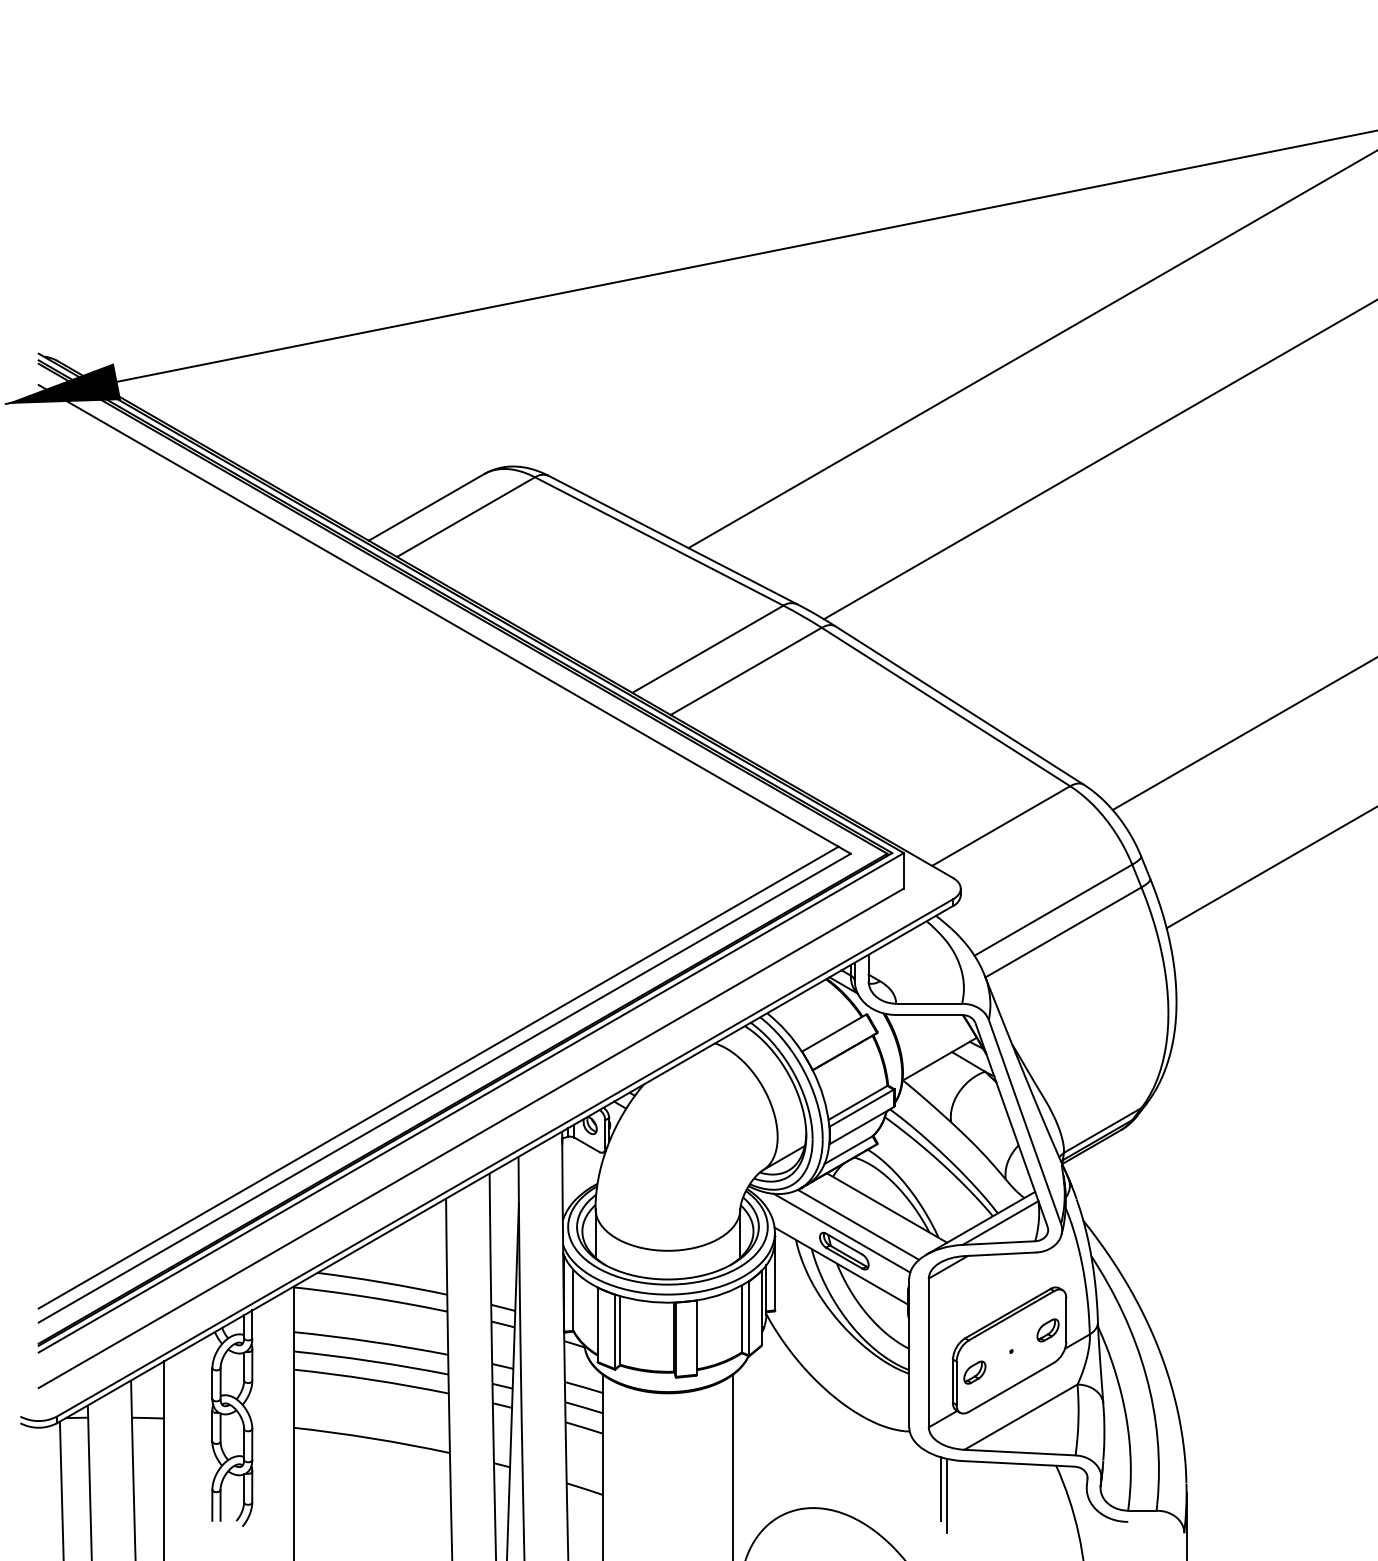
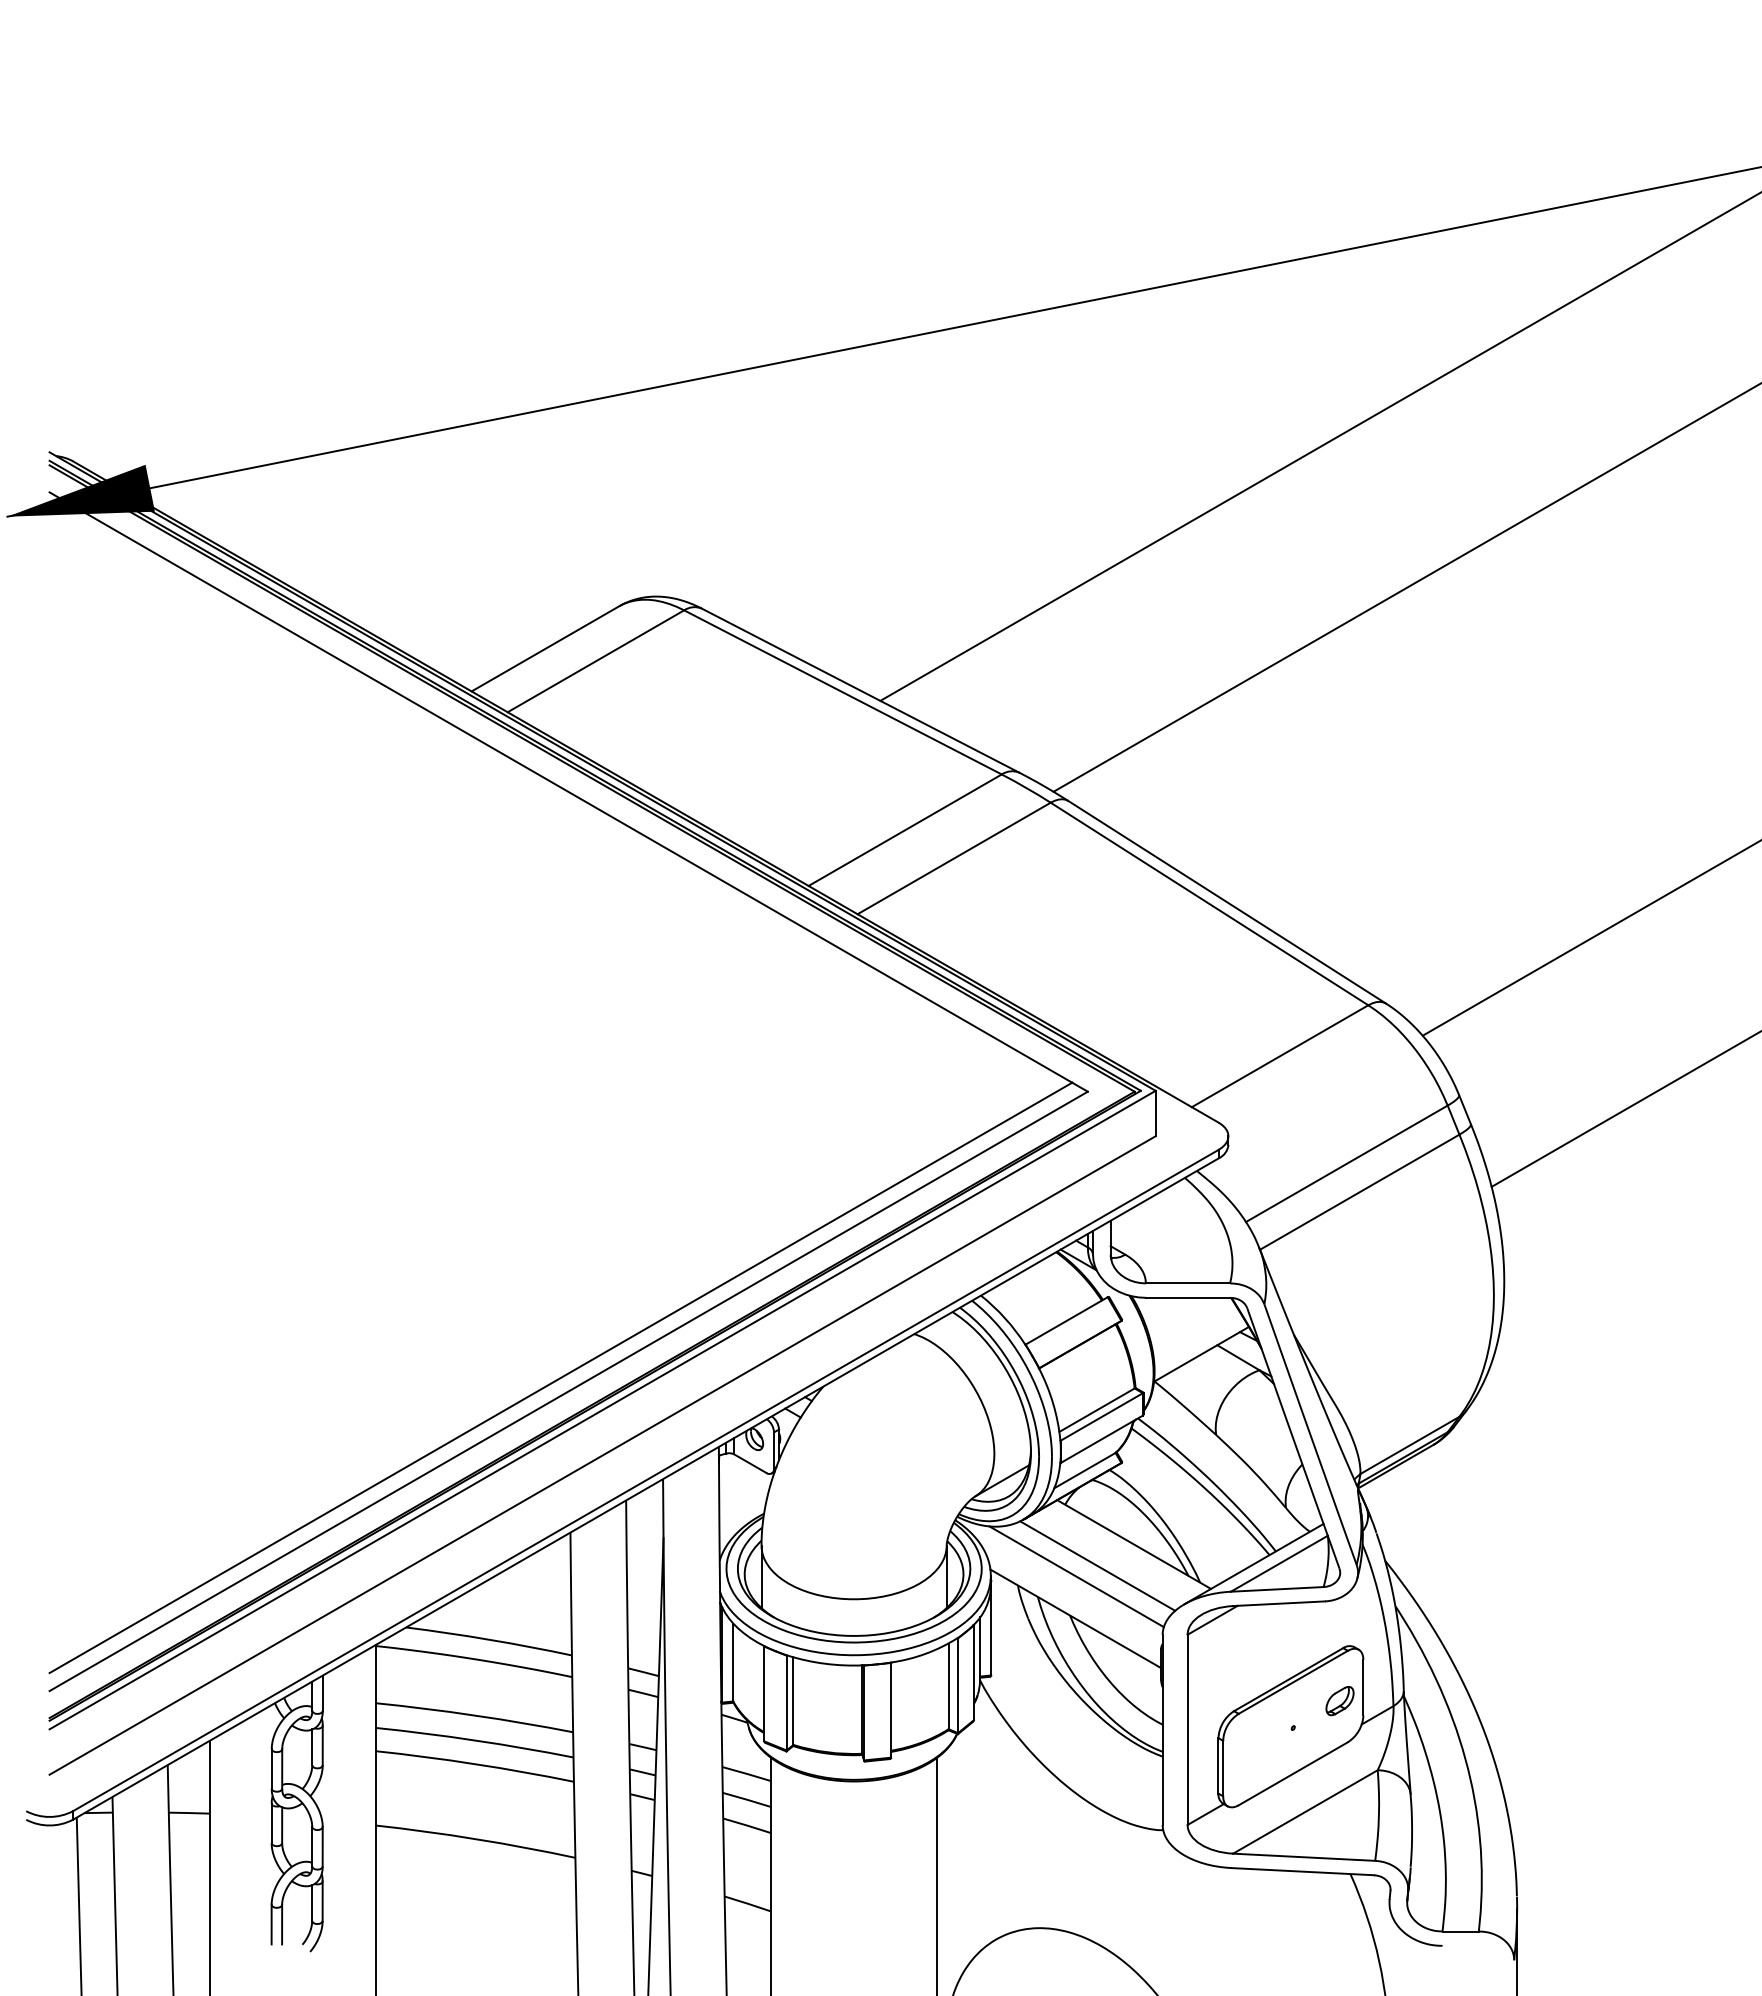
part: (844, 1250) -> (1079, 1599), removed
part: (974, 1373) -> (1246, 1755), removed
line: (940, 1488) -> (1202, 1903), removed
line: (946, 1495) -> (1210, 1912), removed

